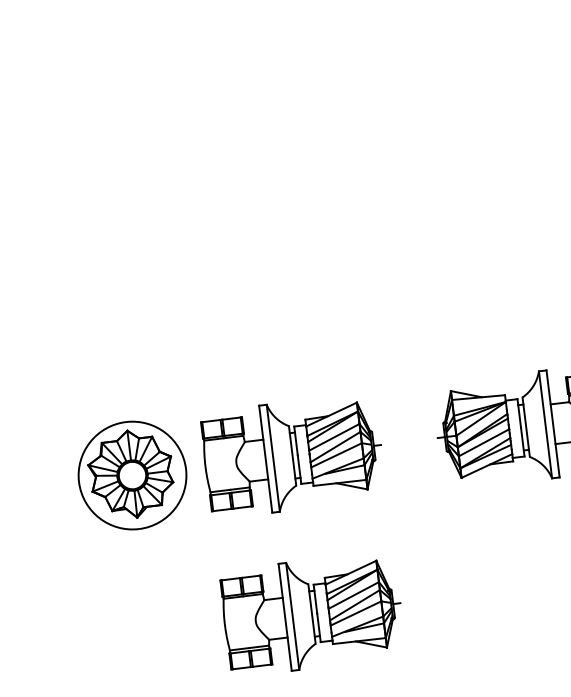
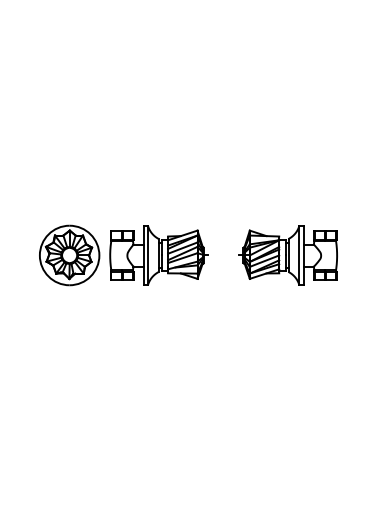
part: (311, 614) -> (158, 343), removed

